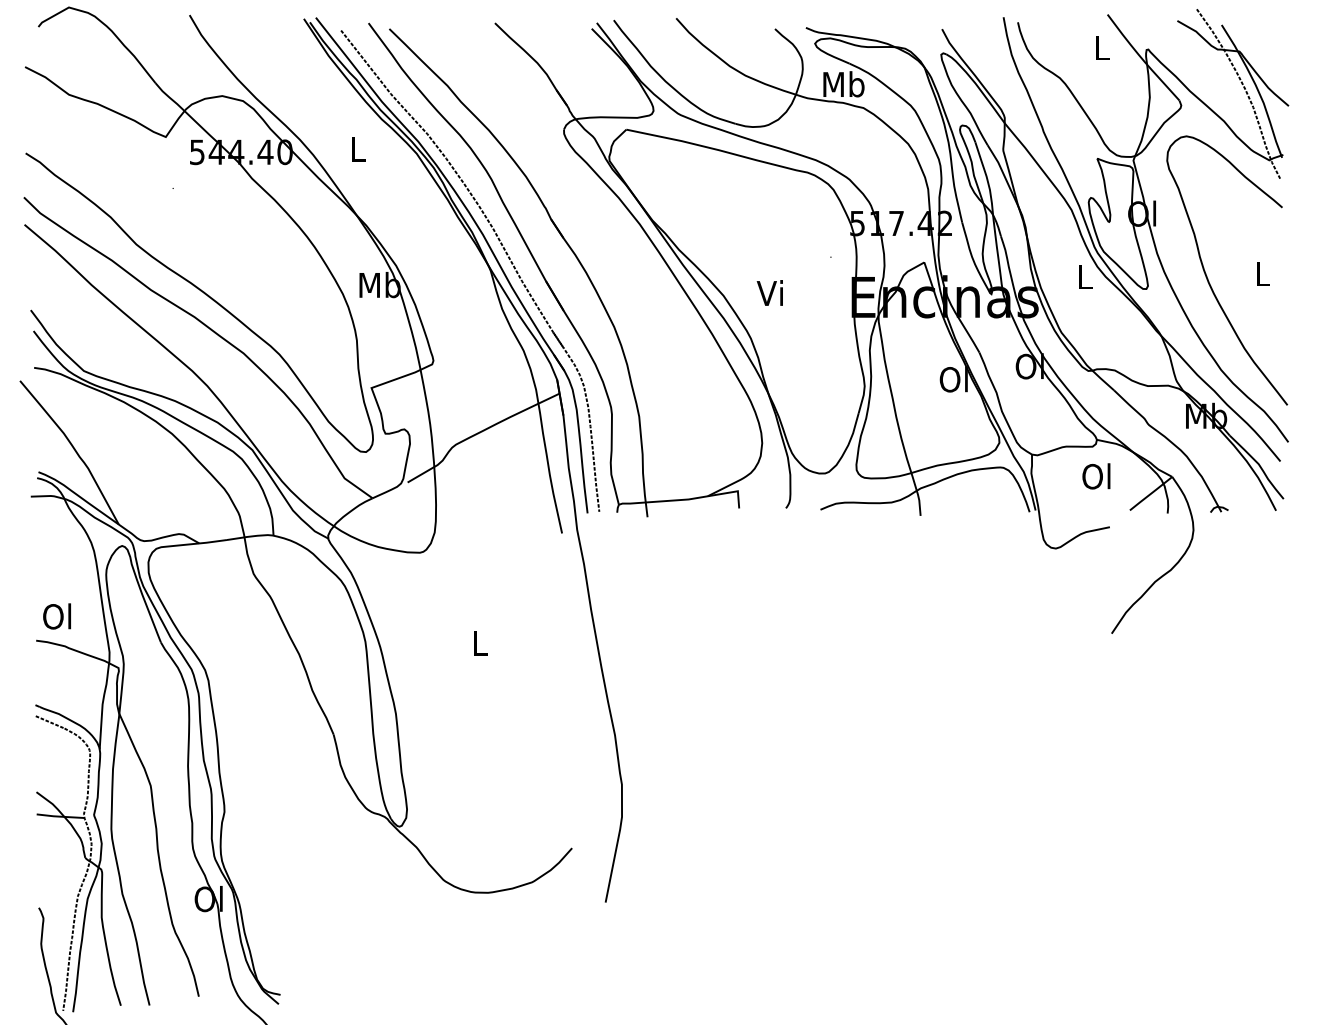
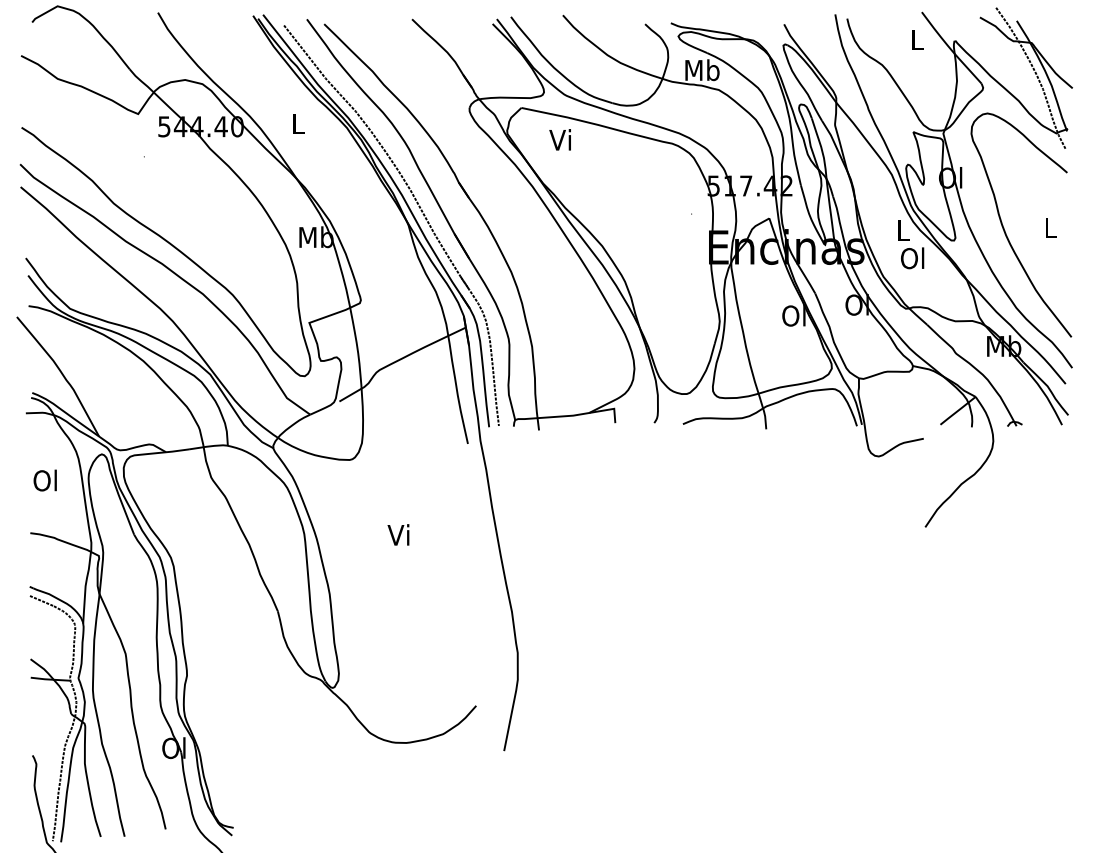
text: (769, 292) -> (559, 139), moved
text: (1096, 476) -> (912, 258), moved
text: (56, 616) -> (44, 480), moved
text: (478, 642) -> (398, 534), L -> Vi

